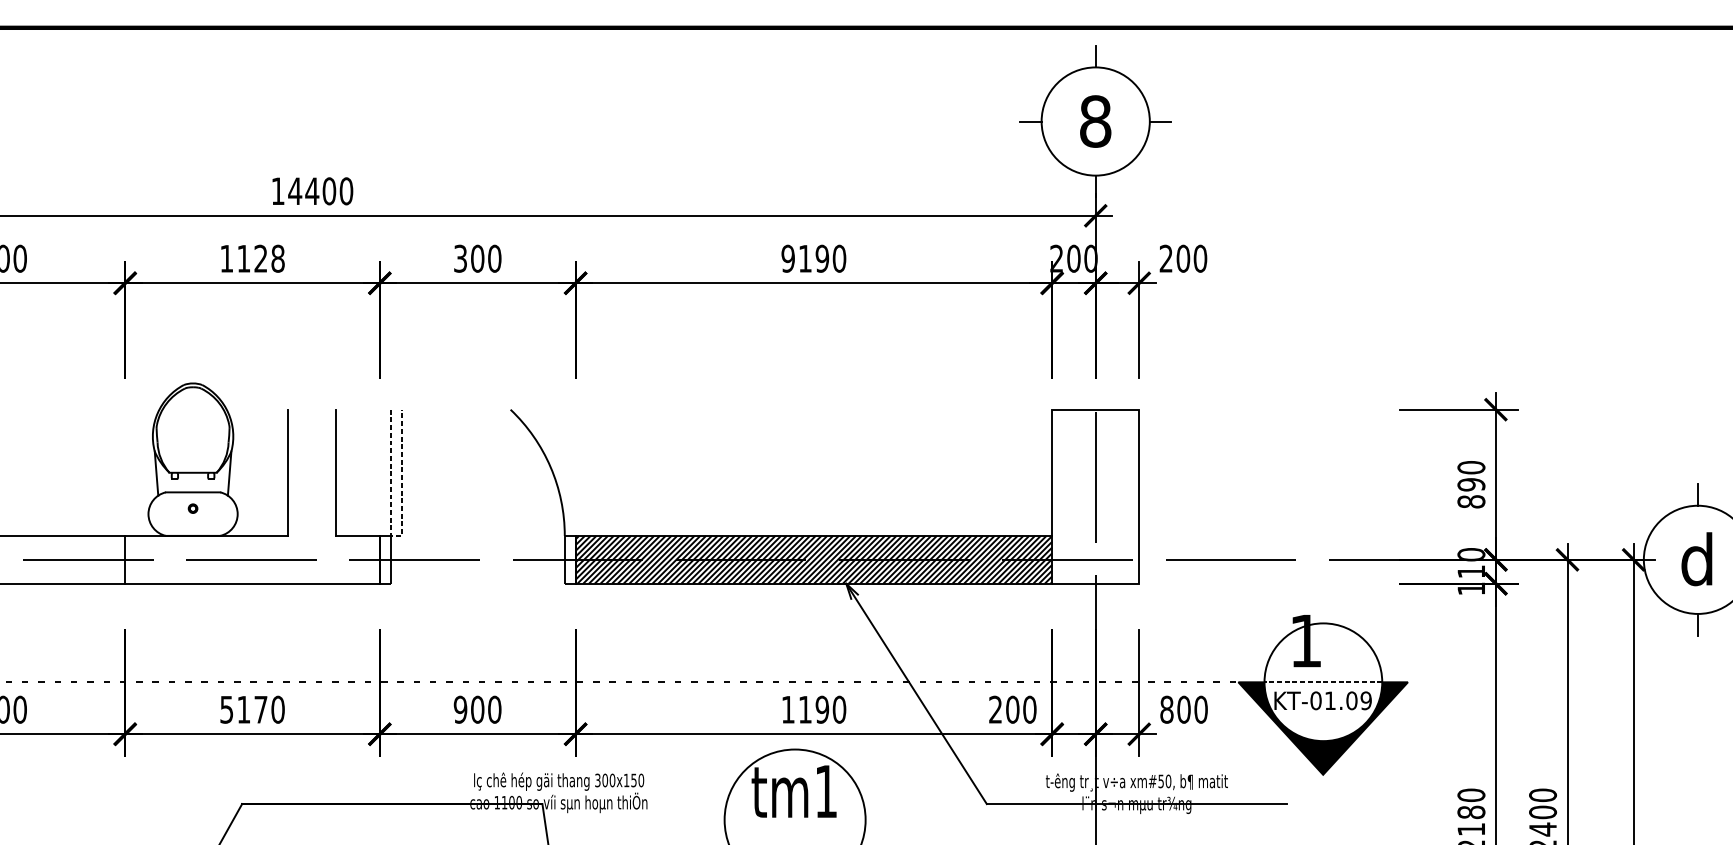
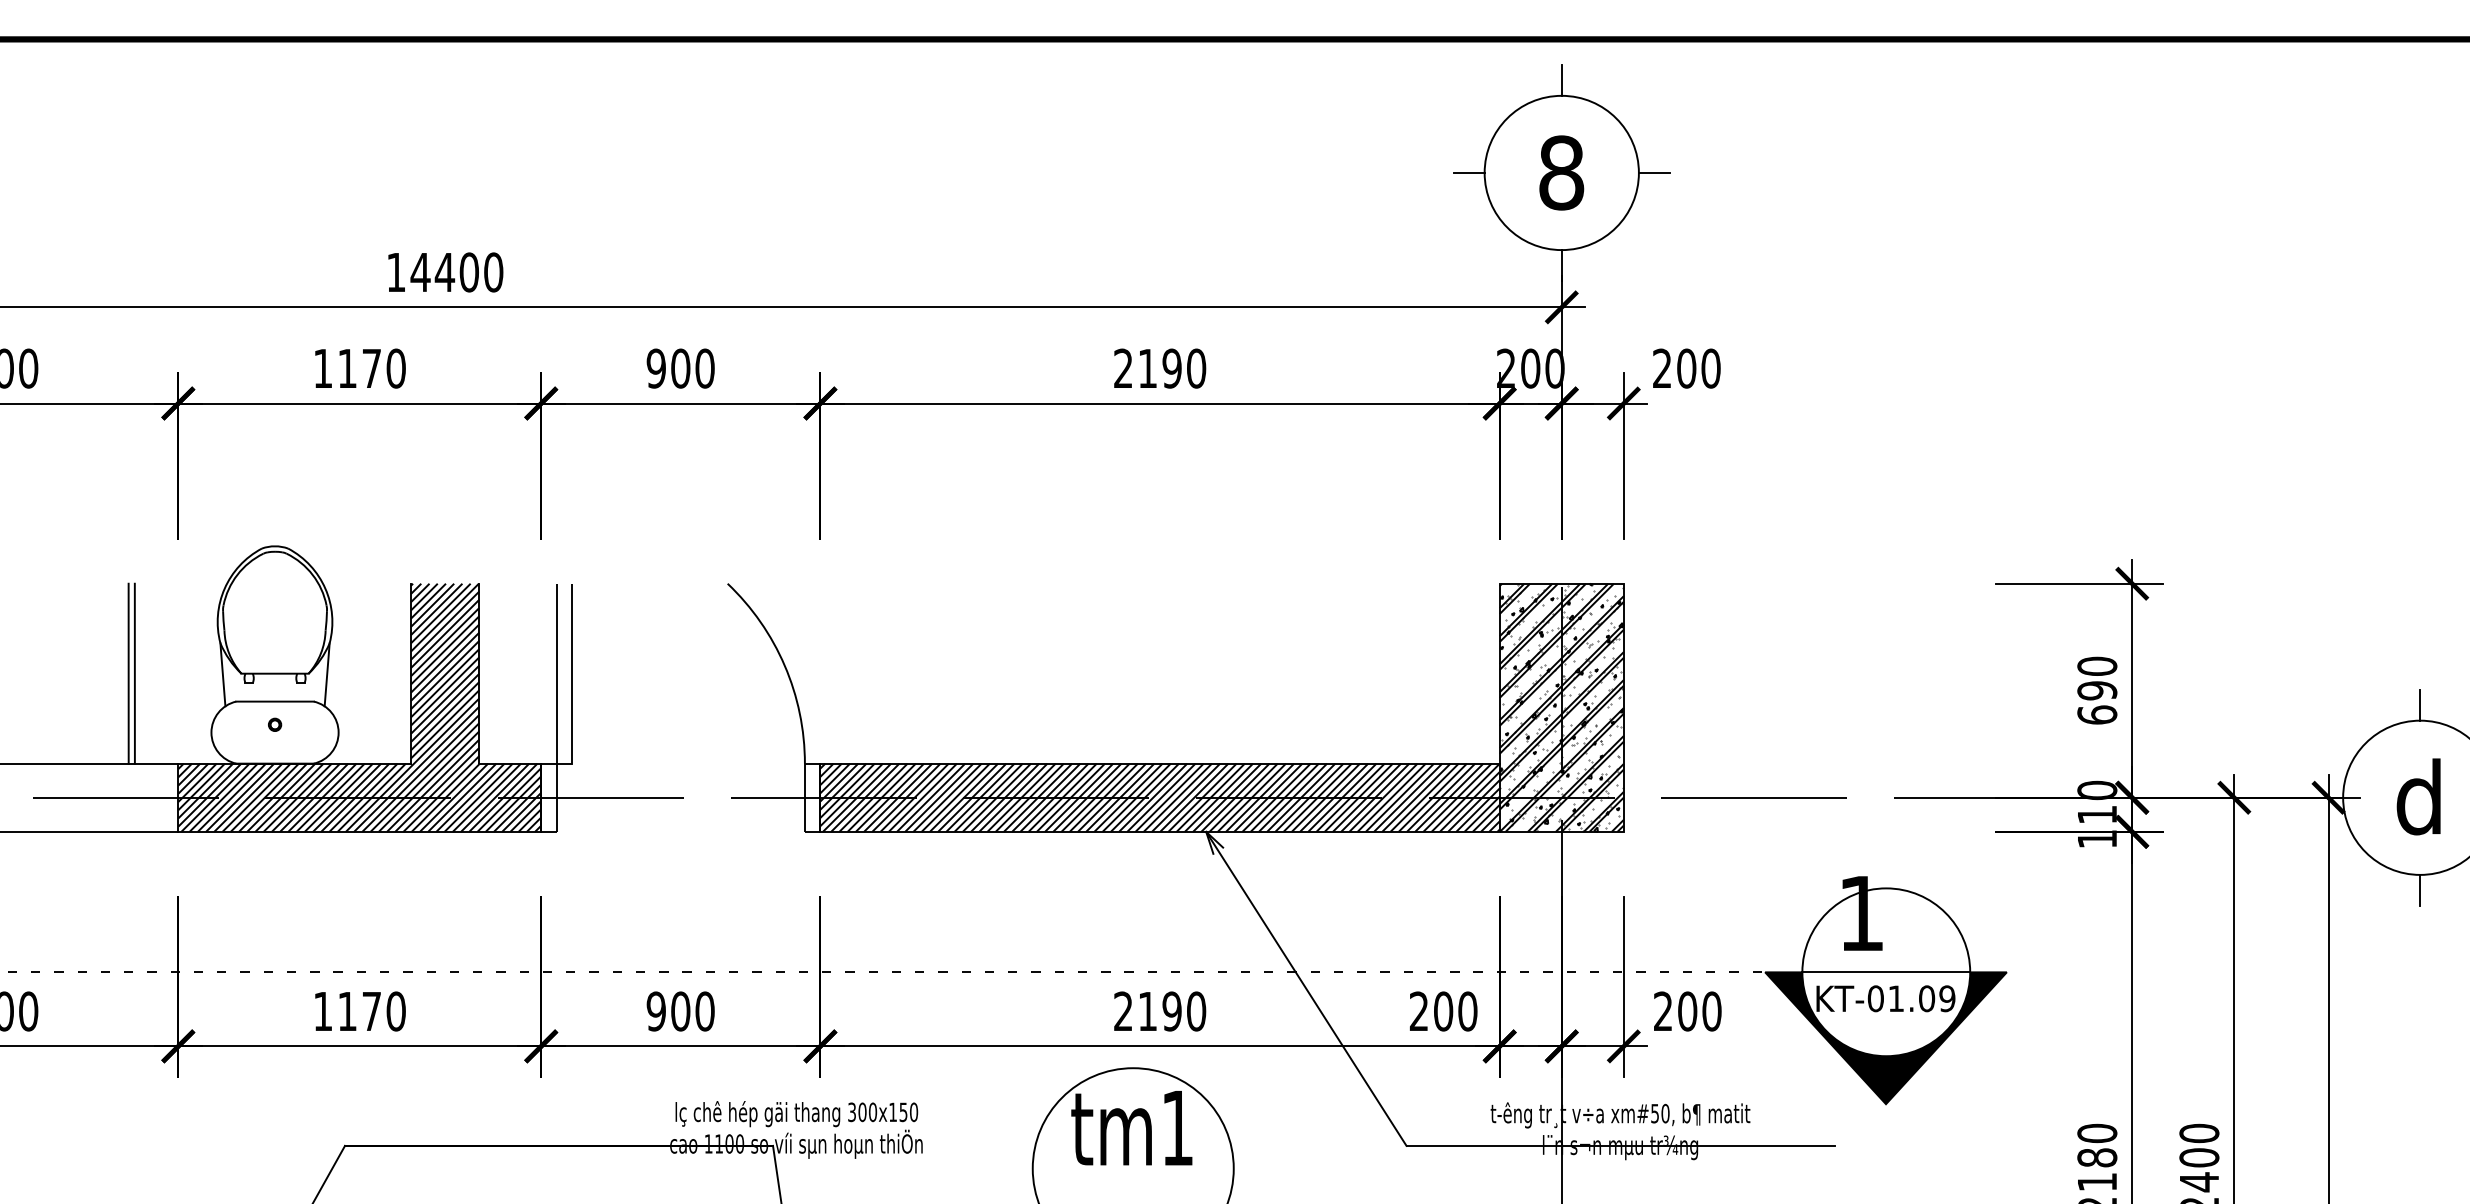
text: (269, 258) -> (383, 368), 1128 -> 1170
text: (459, 258) -> (655, 368), 300 -> 900
text: (787, 258) -> (1122, 368), 9190 -> 2190
line: (90, 472) -> (128, 673), added
line: (94, 472) -> (134, 673), added
hatch: (252, 496) -> (359, 707), added
hatch: (1095, 496) -> (1561, 707), added
text: (1471, 501) -> (2097, 714), 890 -> 690
line: (396, 535) -> (564, 763), dashed -> solid
line: (1323, 682) -> (1886, 972), dashed -> solid
text: (226, 709) -> (322, 1011), 5170 -> 1170
text: (788, 709) -> (1123, 1010), 1190 -> 2190
text: (1166, 709) -> (1662, 1011), 800 -> 200

